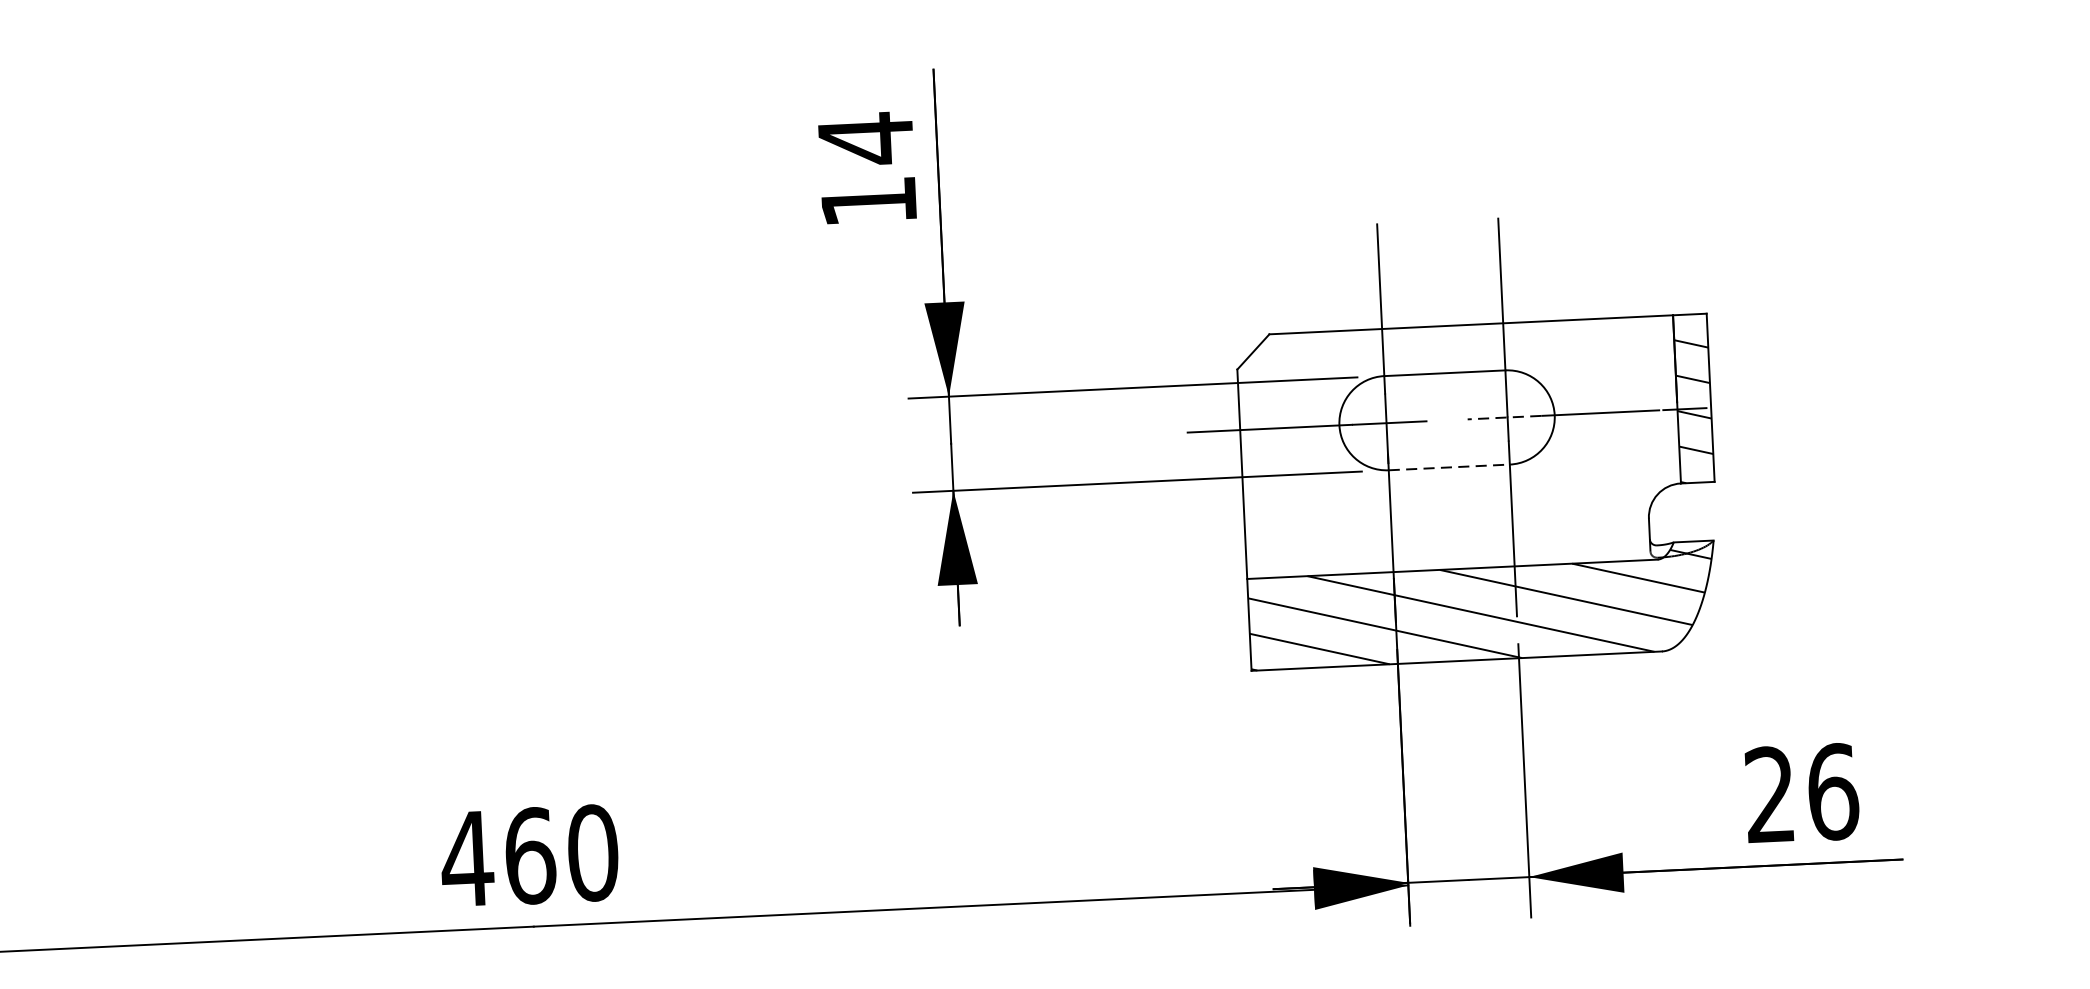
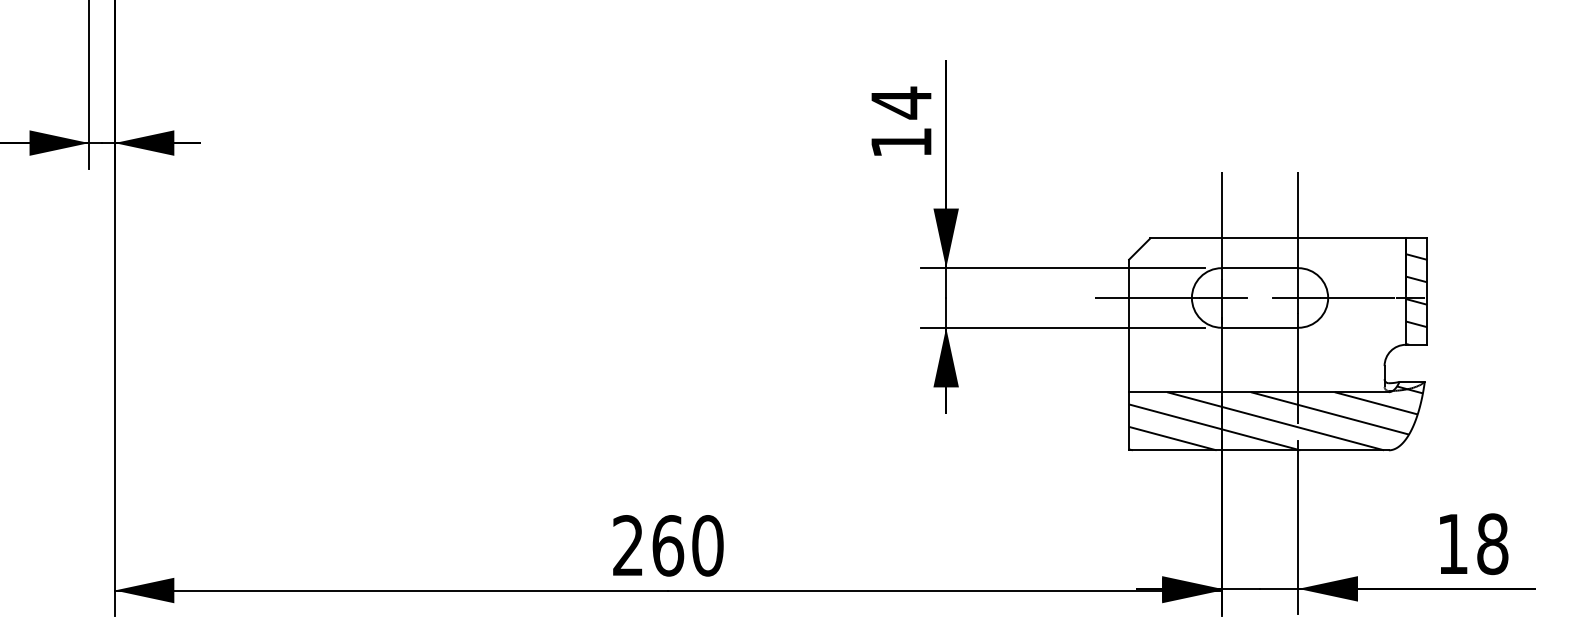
line: (1503, 416) -> (1295, 297), dashed -> solid
line: (1449, 466) -> (1260, 327), dashed -> solid
text: (1801, 792) -> (1472, 543), 26 -> 18
text: (466, 858) -> (627, 545), 460 -> 260

